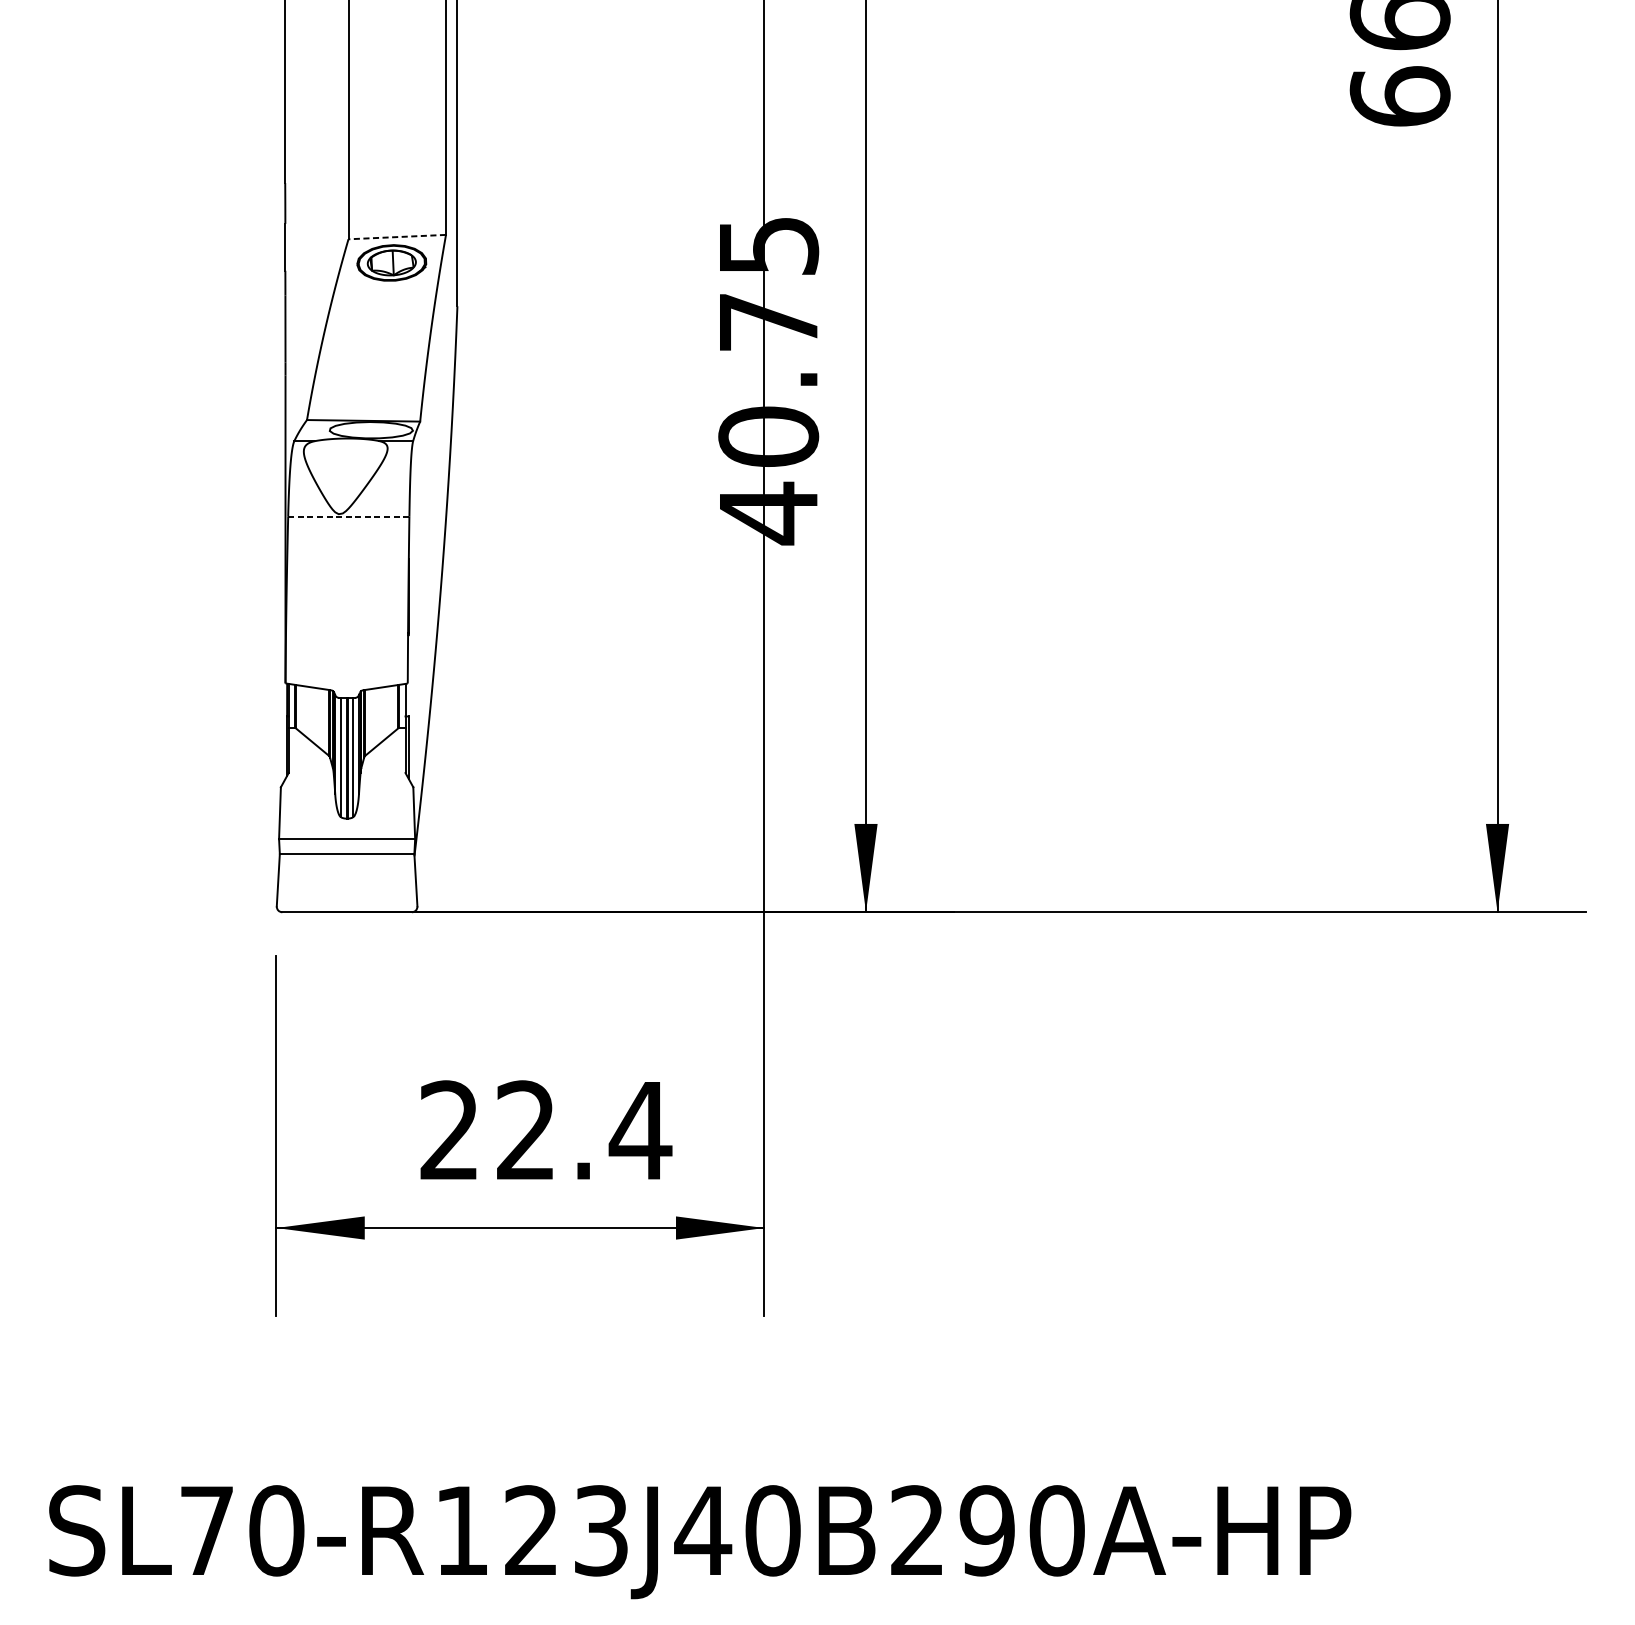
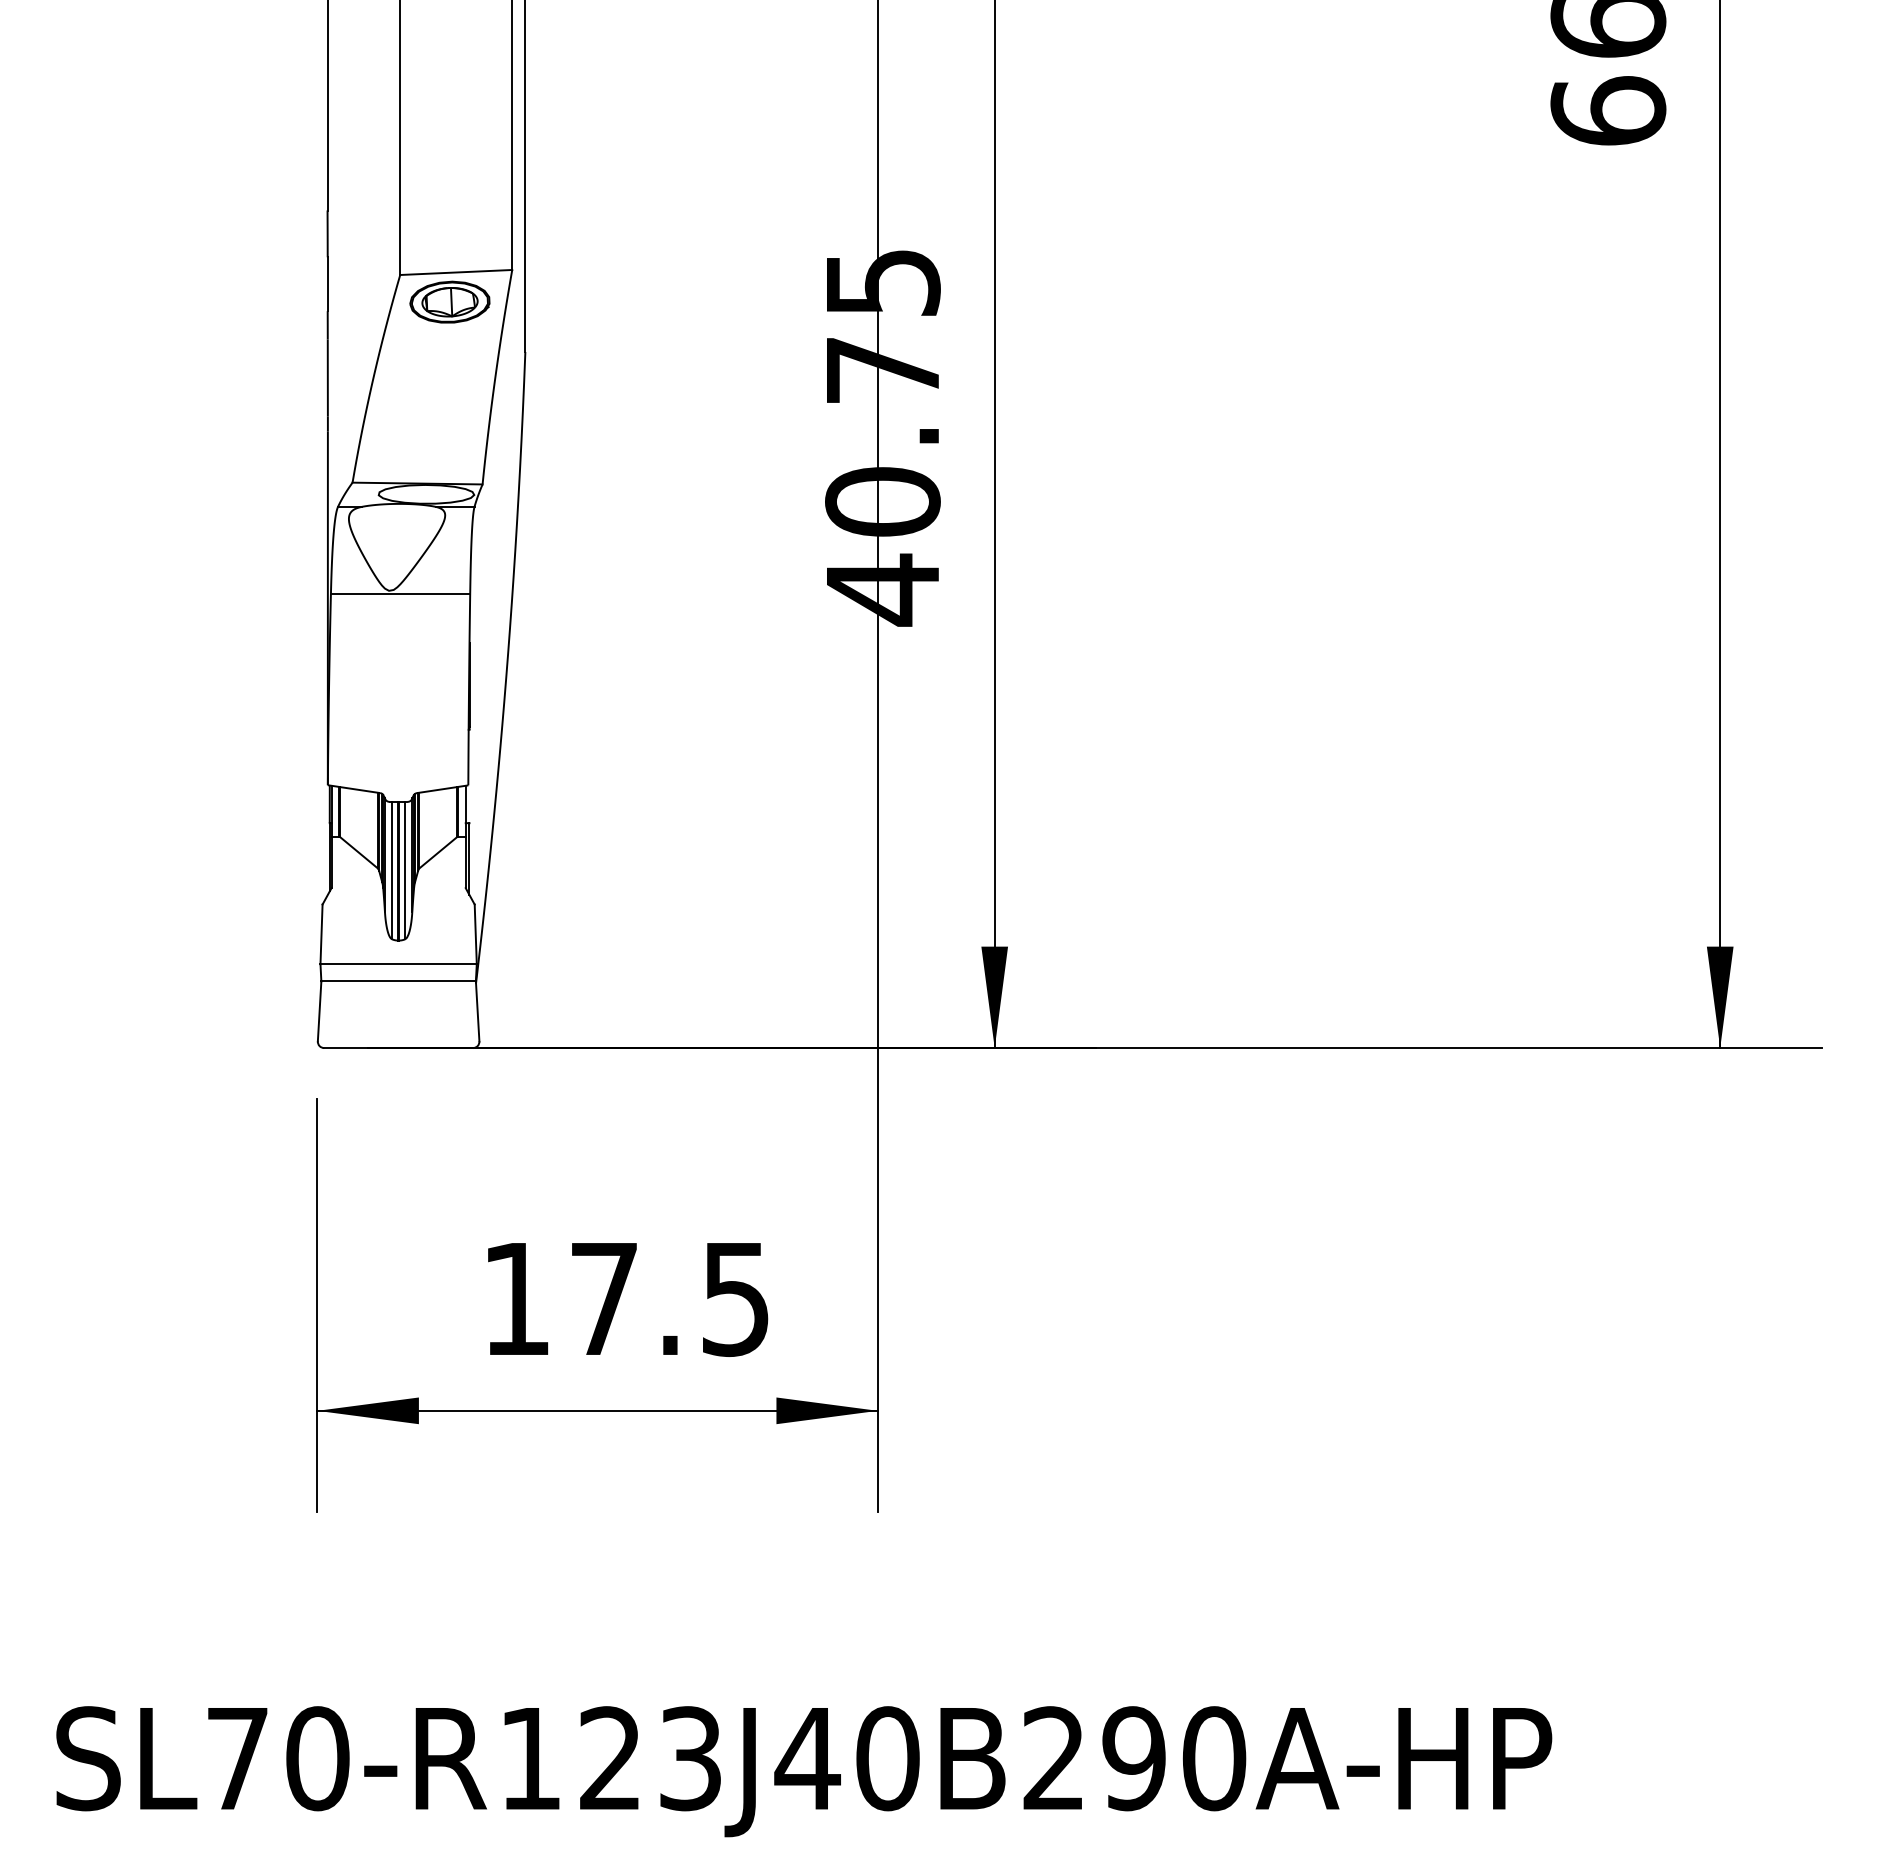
line: (396, 237) -> (455, 272), dashed -> solid
line: (348, 516) -> (400, 593), dashed -> solid
text: (546, 1130) -> (627, 1298), 22.4 -> 17.5

